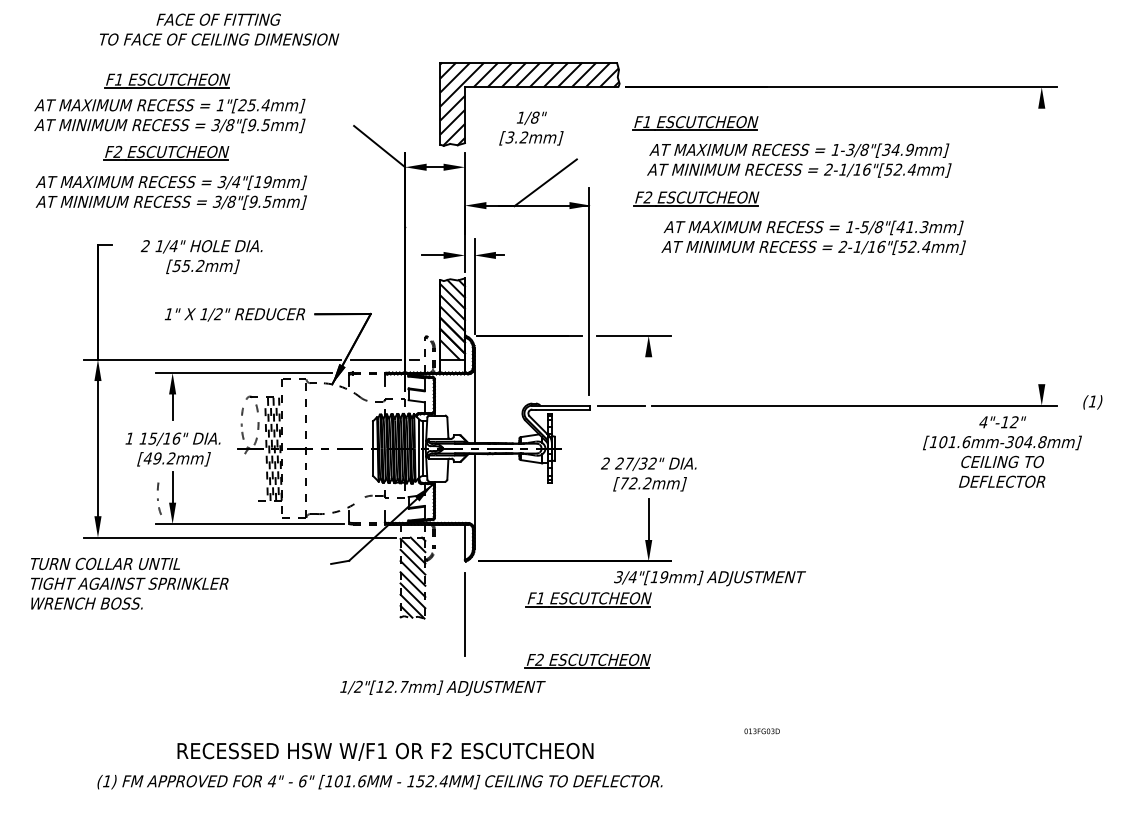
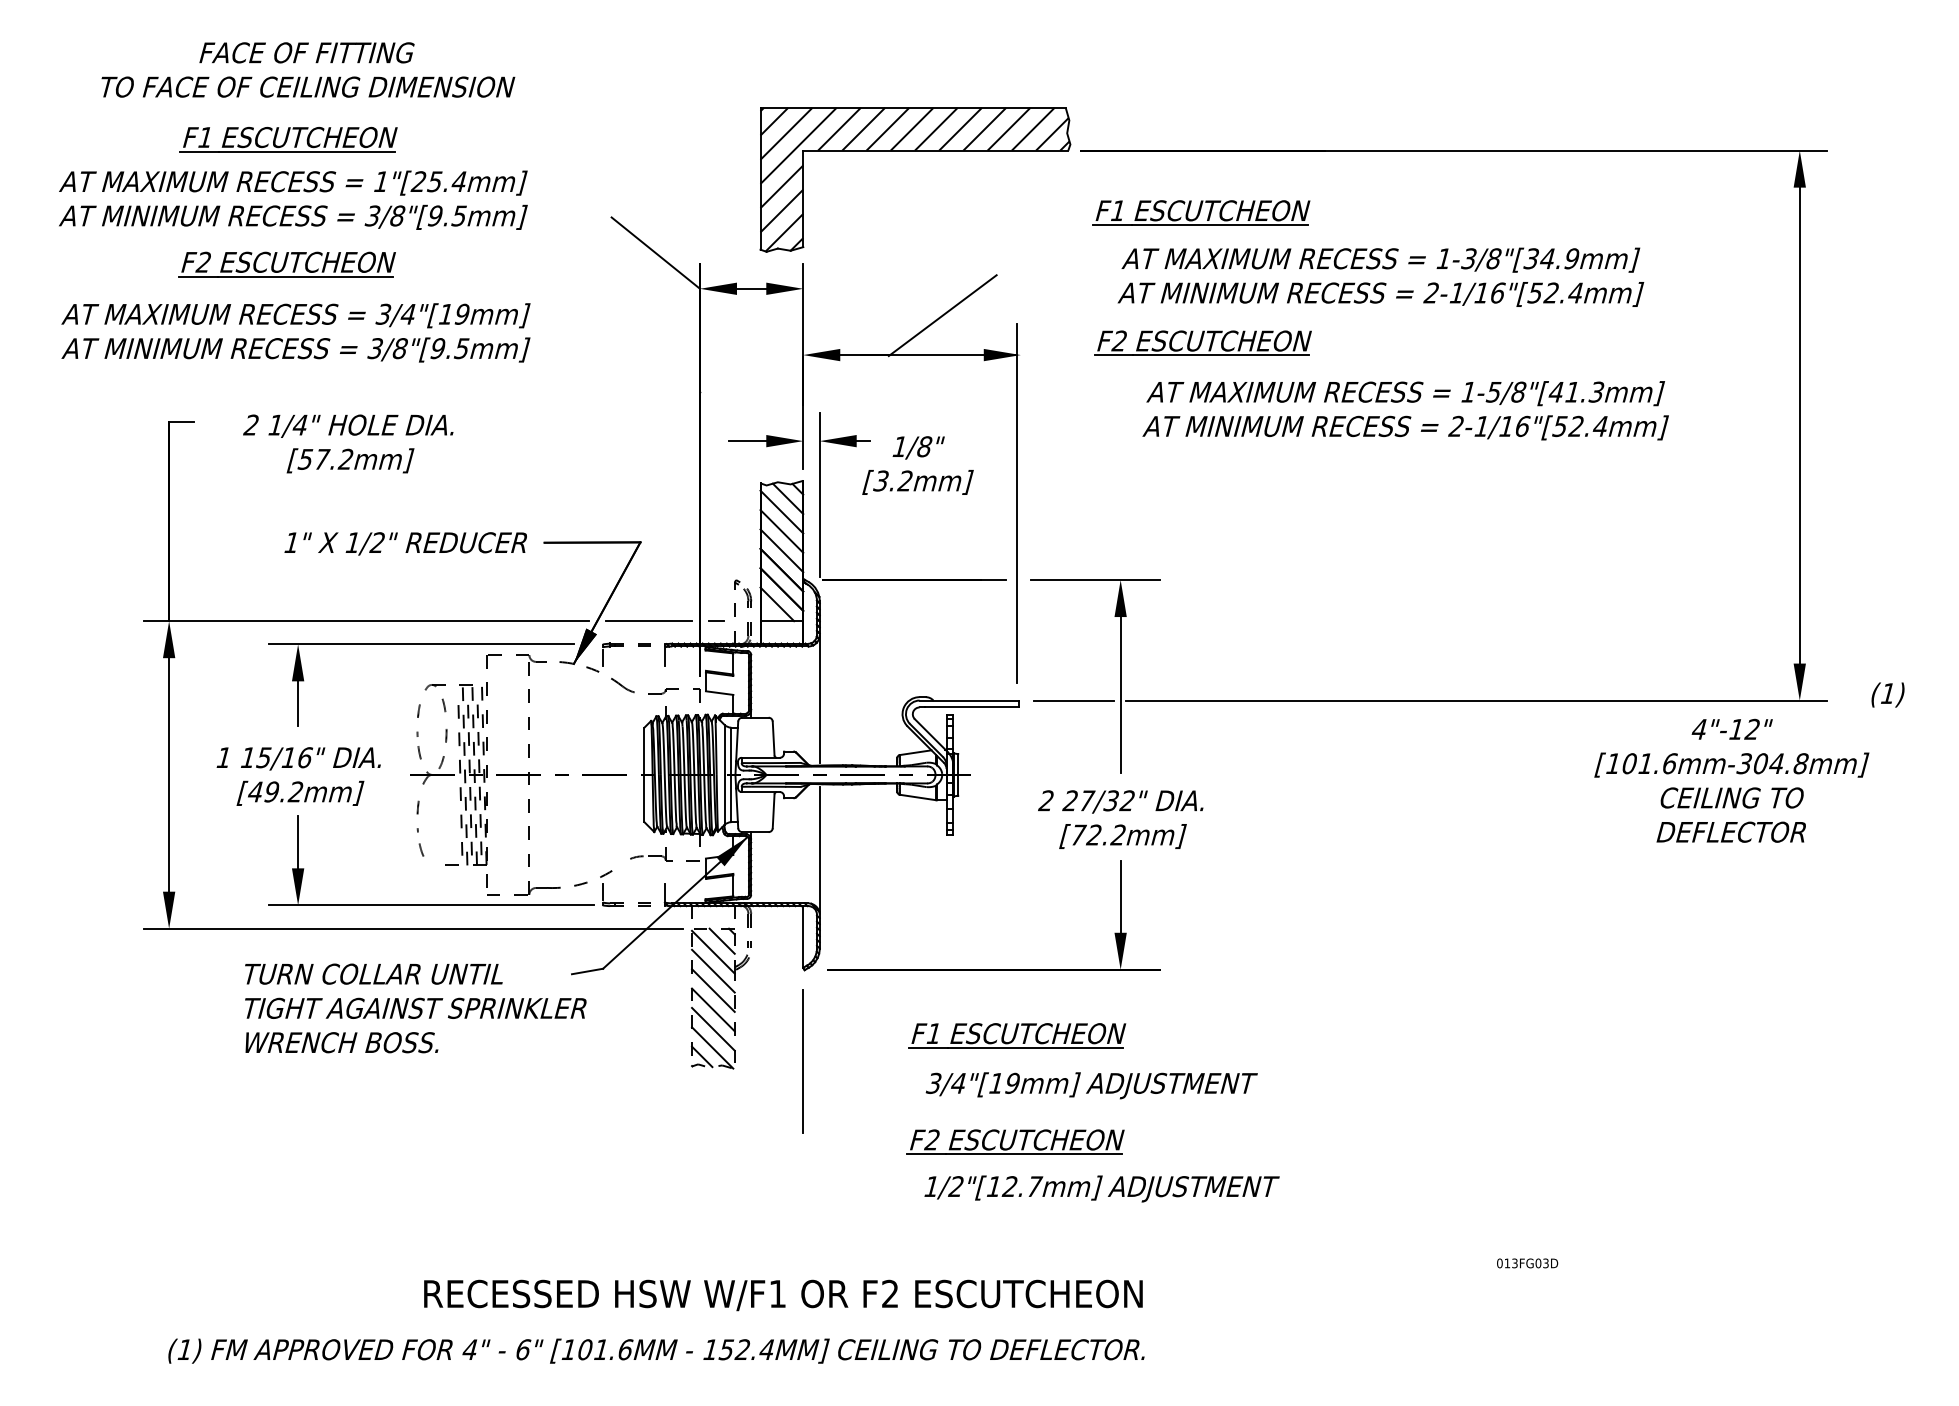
text: (219, 29) -> (308, 69), moved
text: (531, 128) -> (918, 465), moved
line: (1041, 238) -> (1799, 411), added
text: (186, 266) -> (322, 460), [55.2mm] -> [57.2mm]
line: (648, 398) -> (1120, 688), added
part: (158, 498) -> (418, 828), moved
text: (709, 578) -> (1090, 1085), moved
text: (129, 583) -> (415, 1007), moved
text: (442, 687) -> (1101, 1187), moved
text: (761, 731) -> (1526, 1263), moved
text: (385, 751) -> (783, 1294), moved

